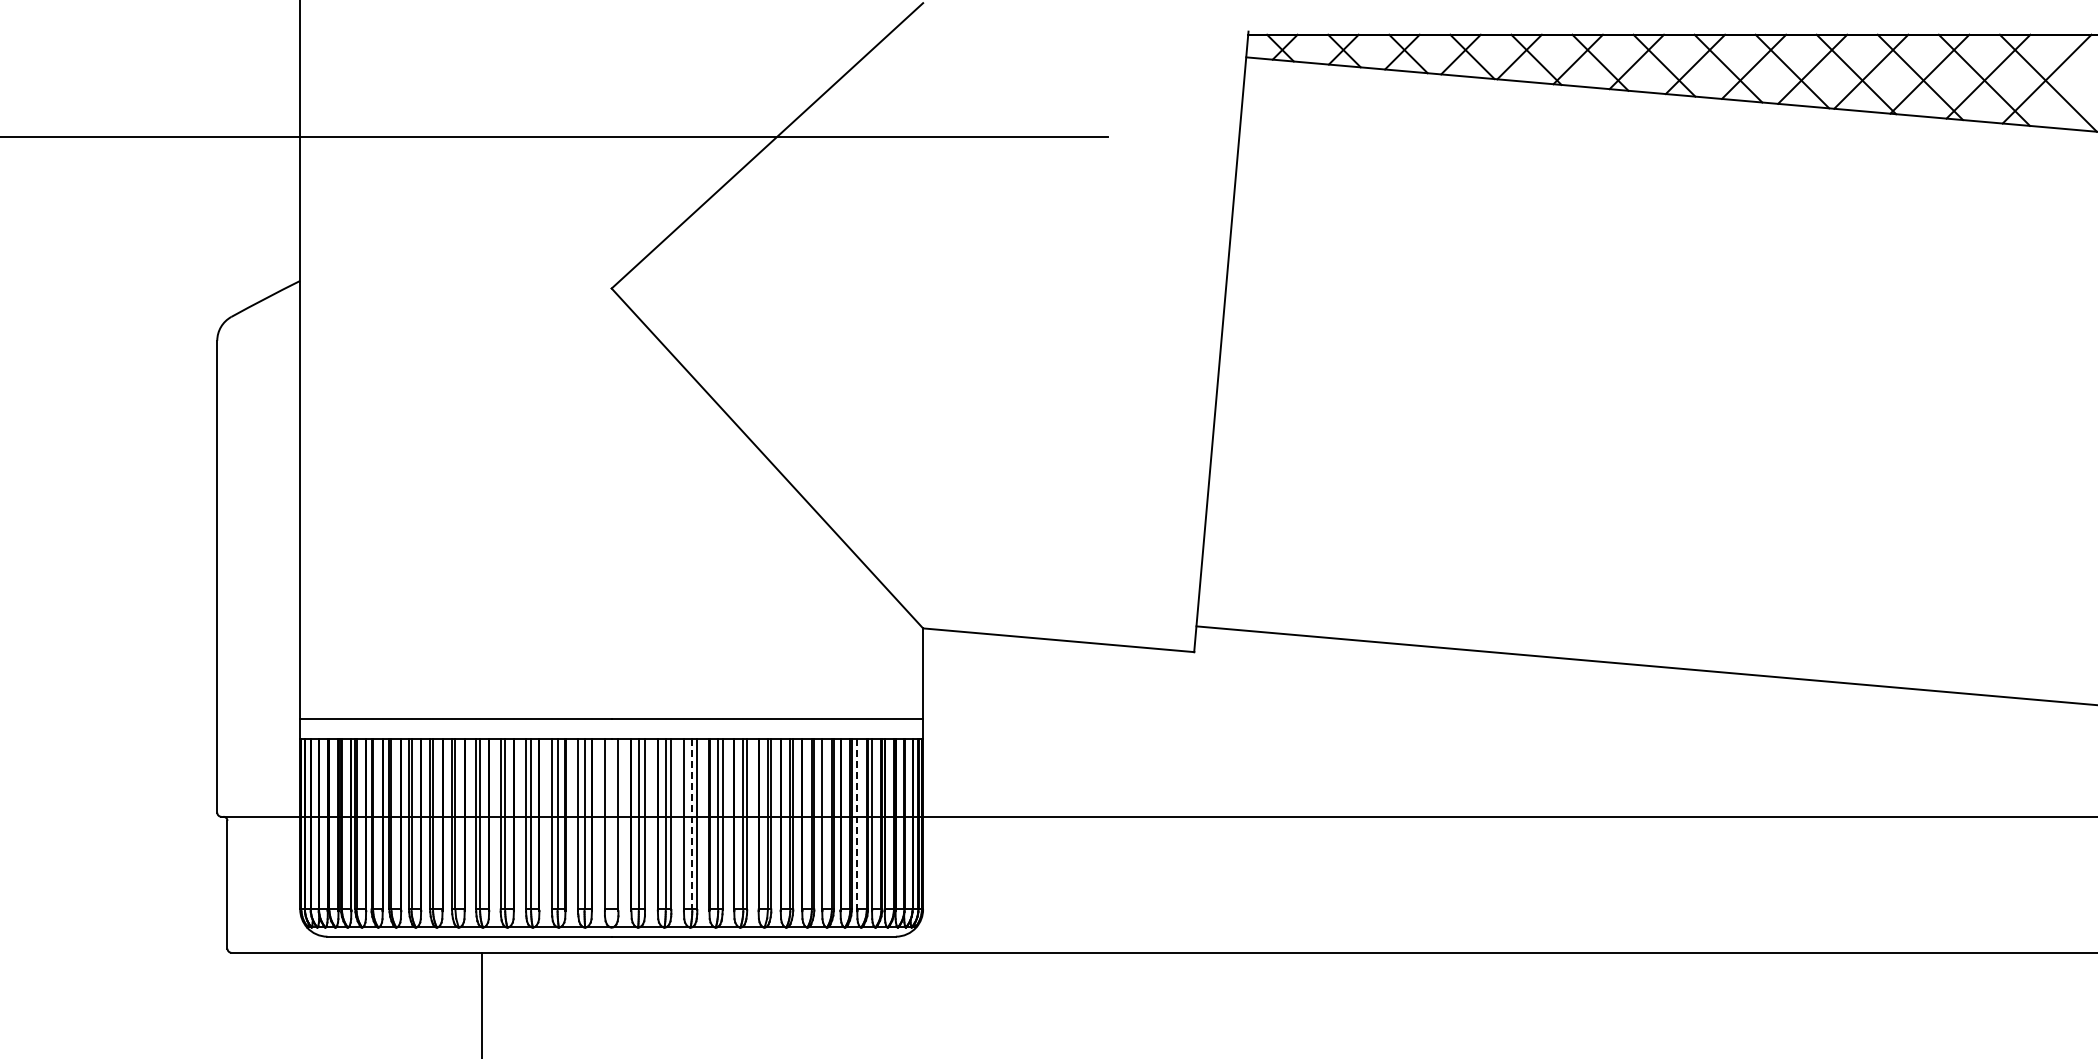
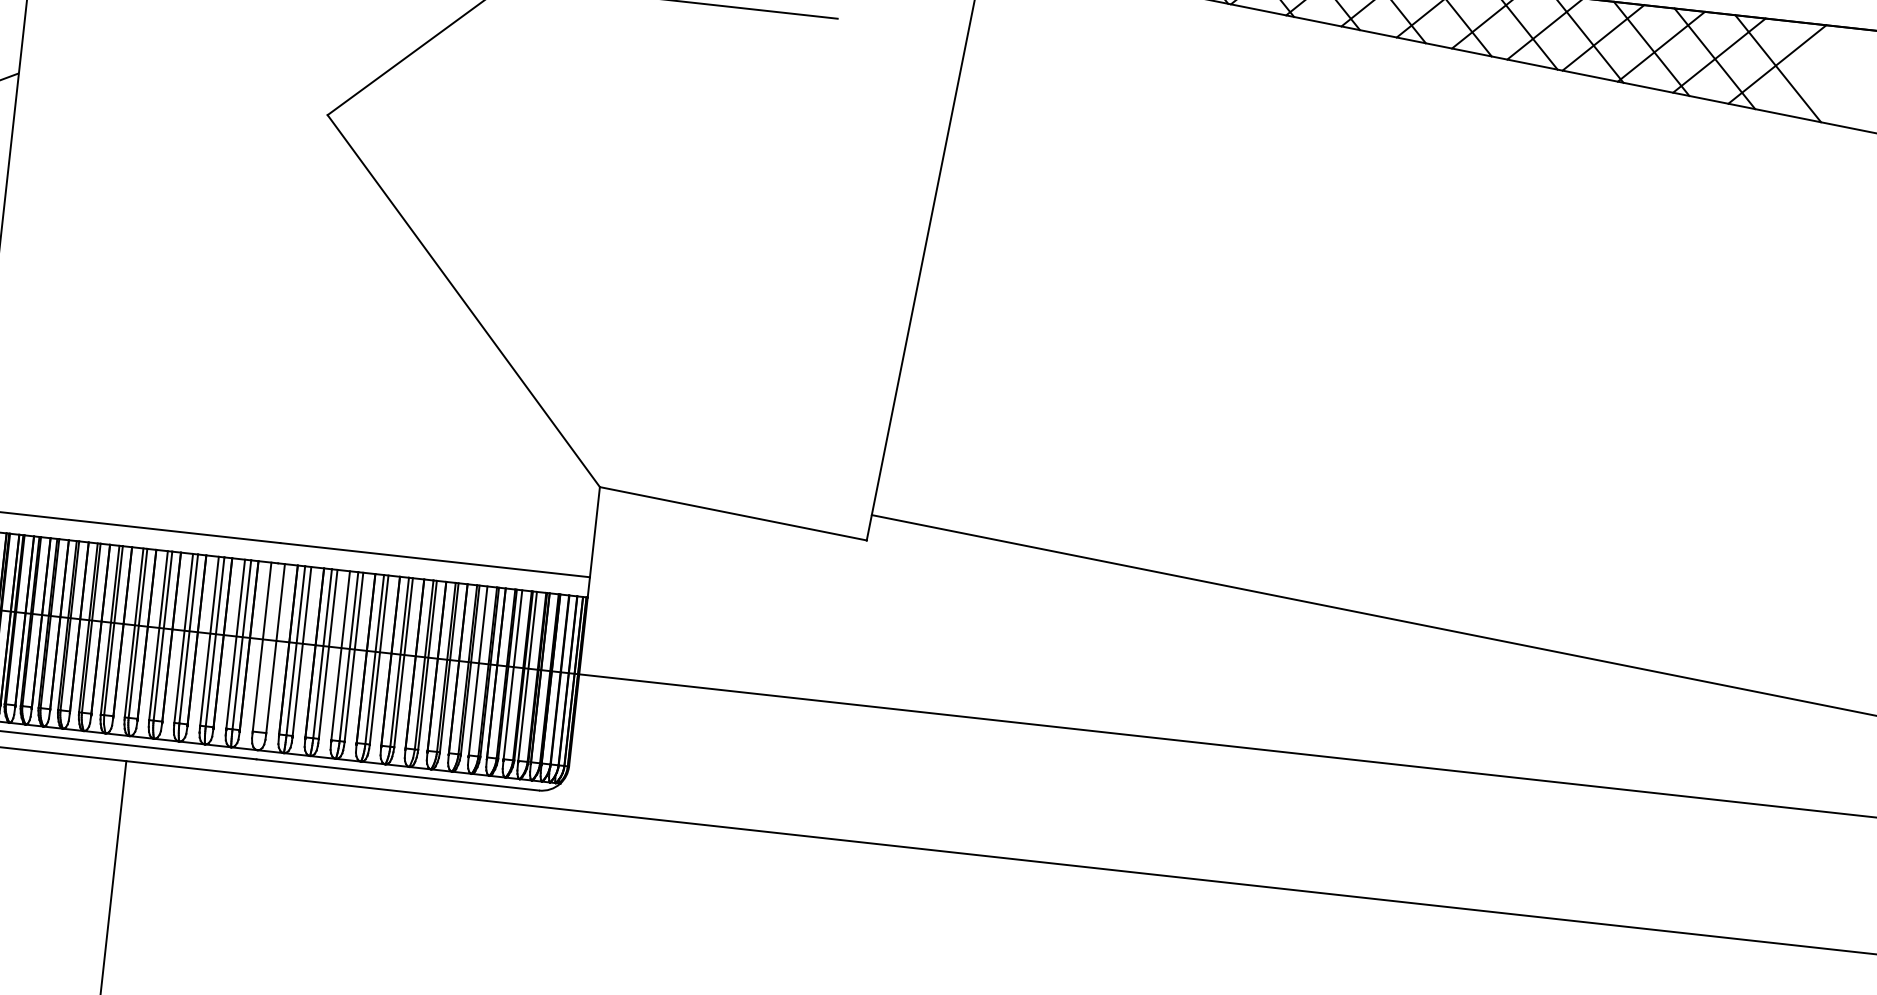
line: (692, 824) -> (349, 656), dashed -> solid
line: (857, 825) -> (513, 675), dashed -> solid

